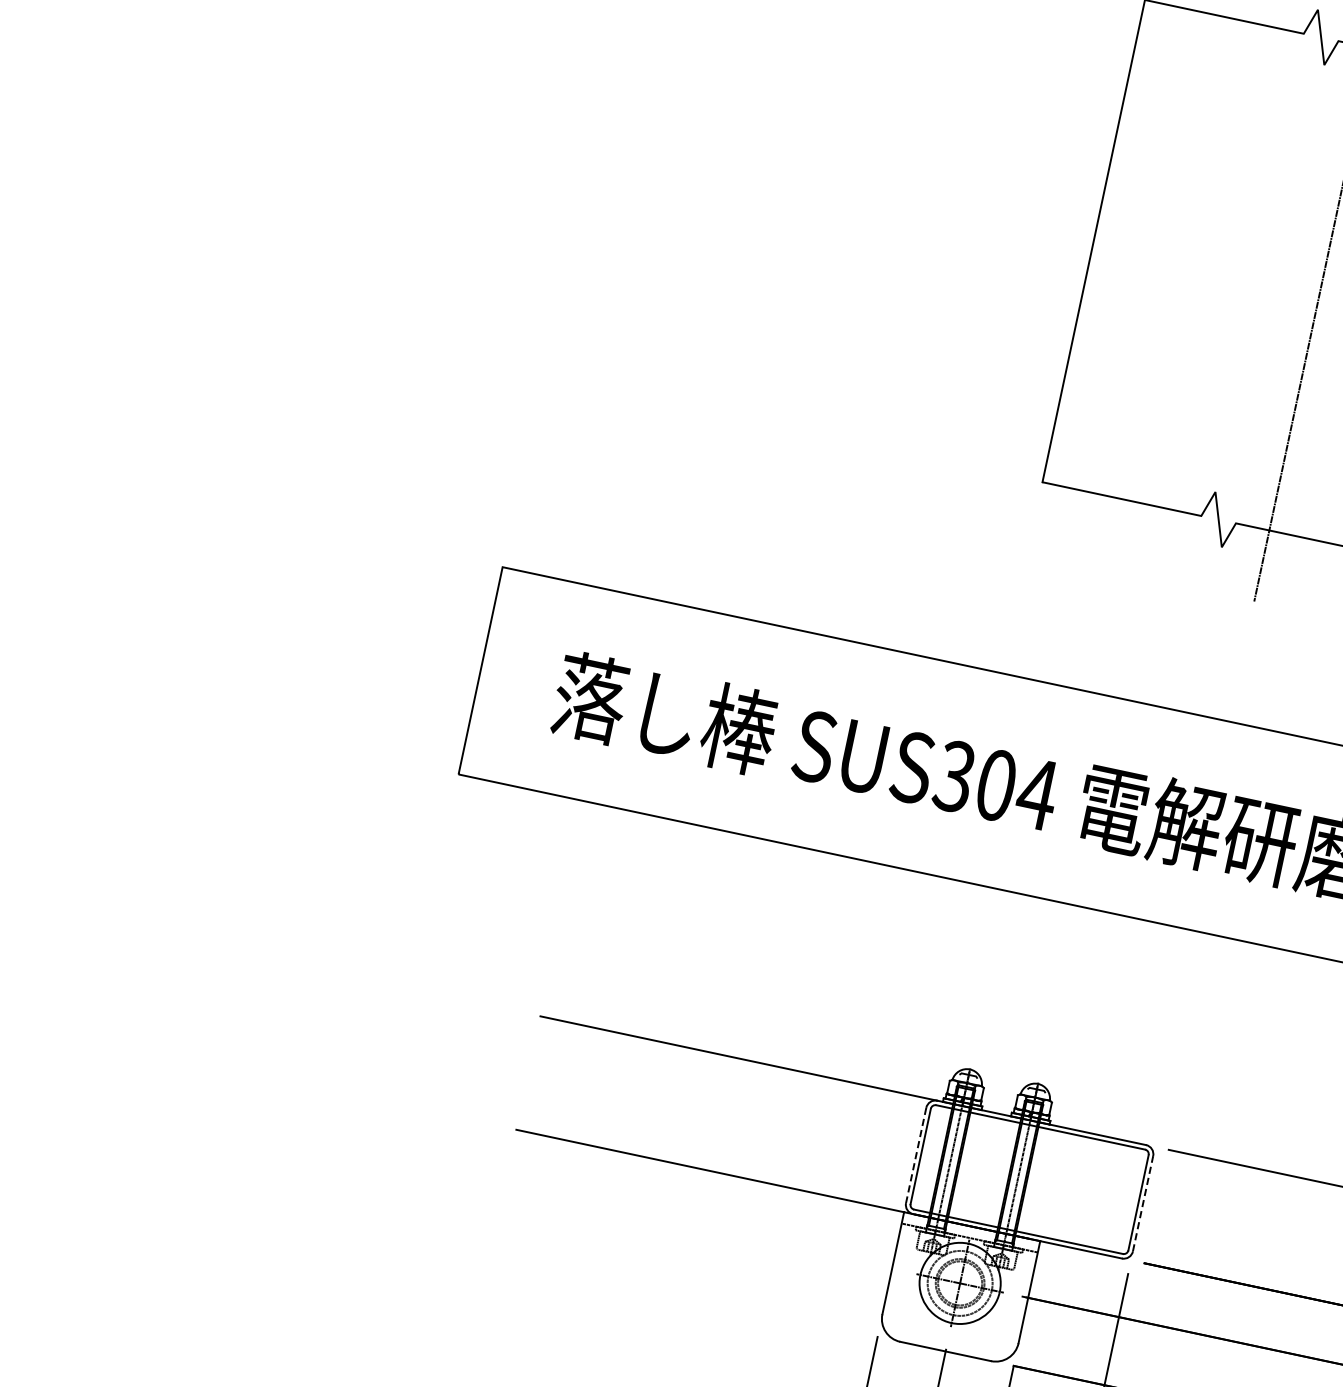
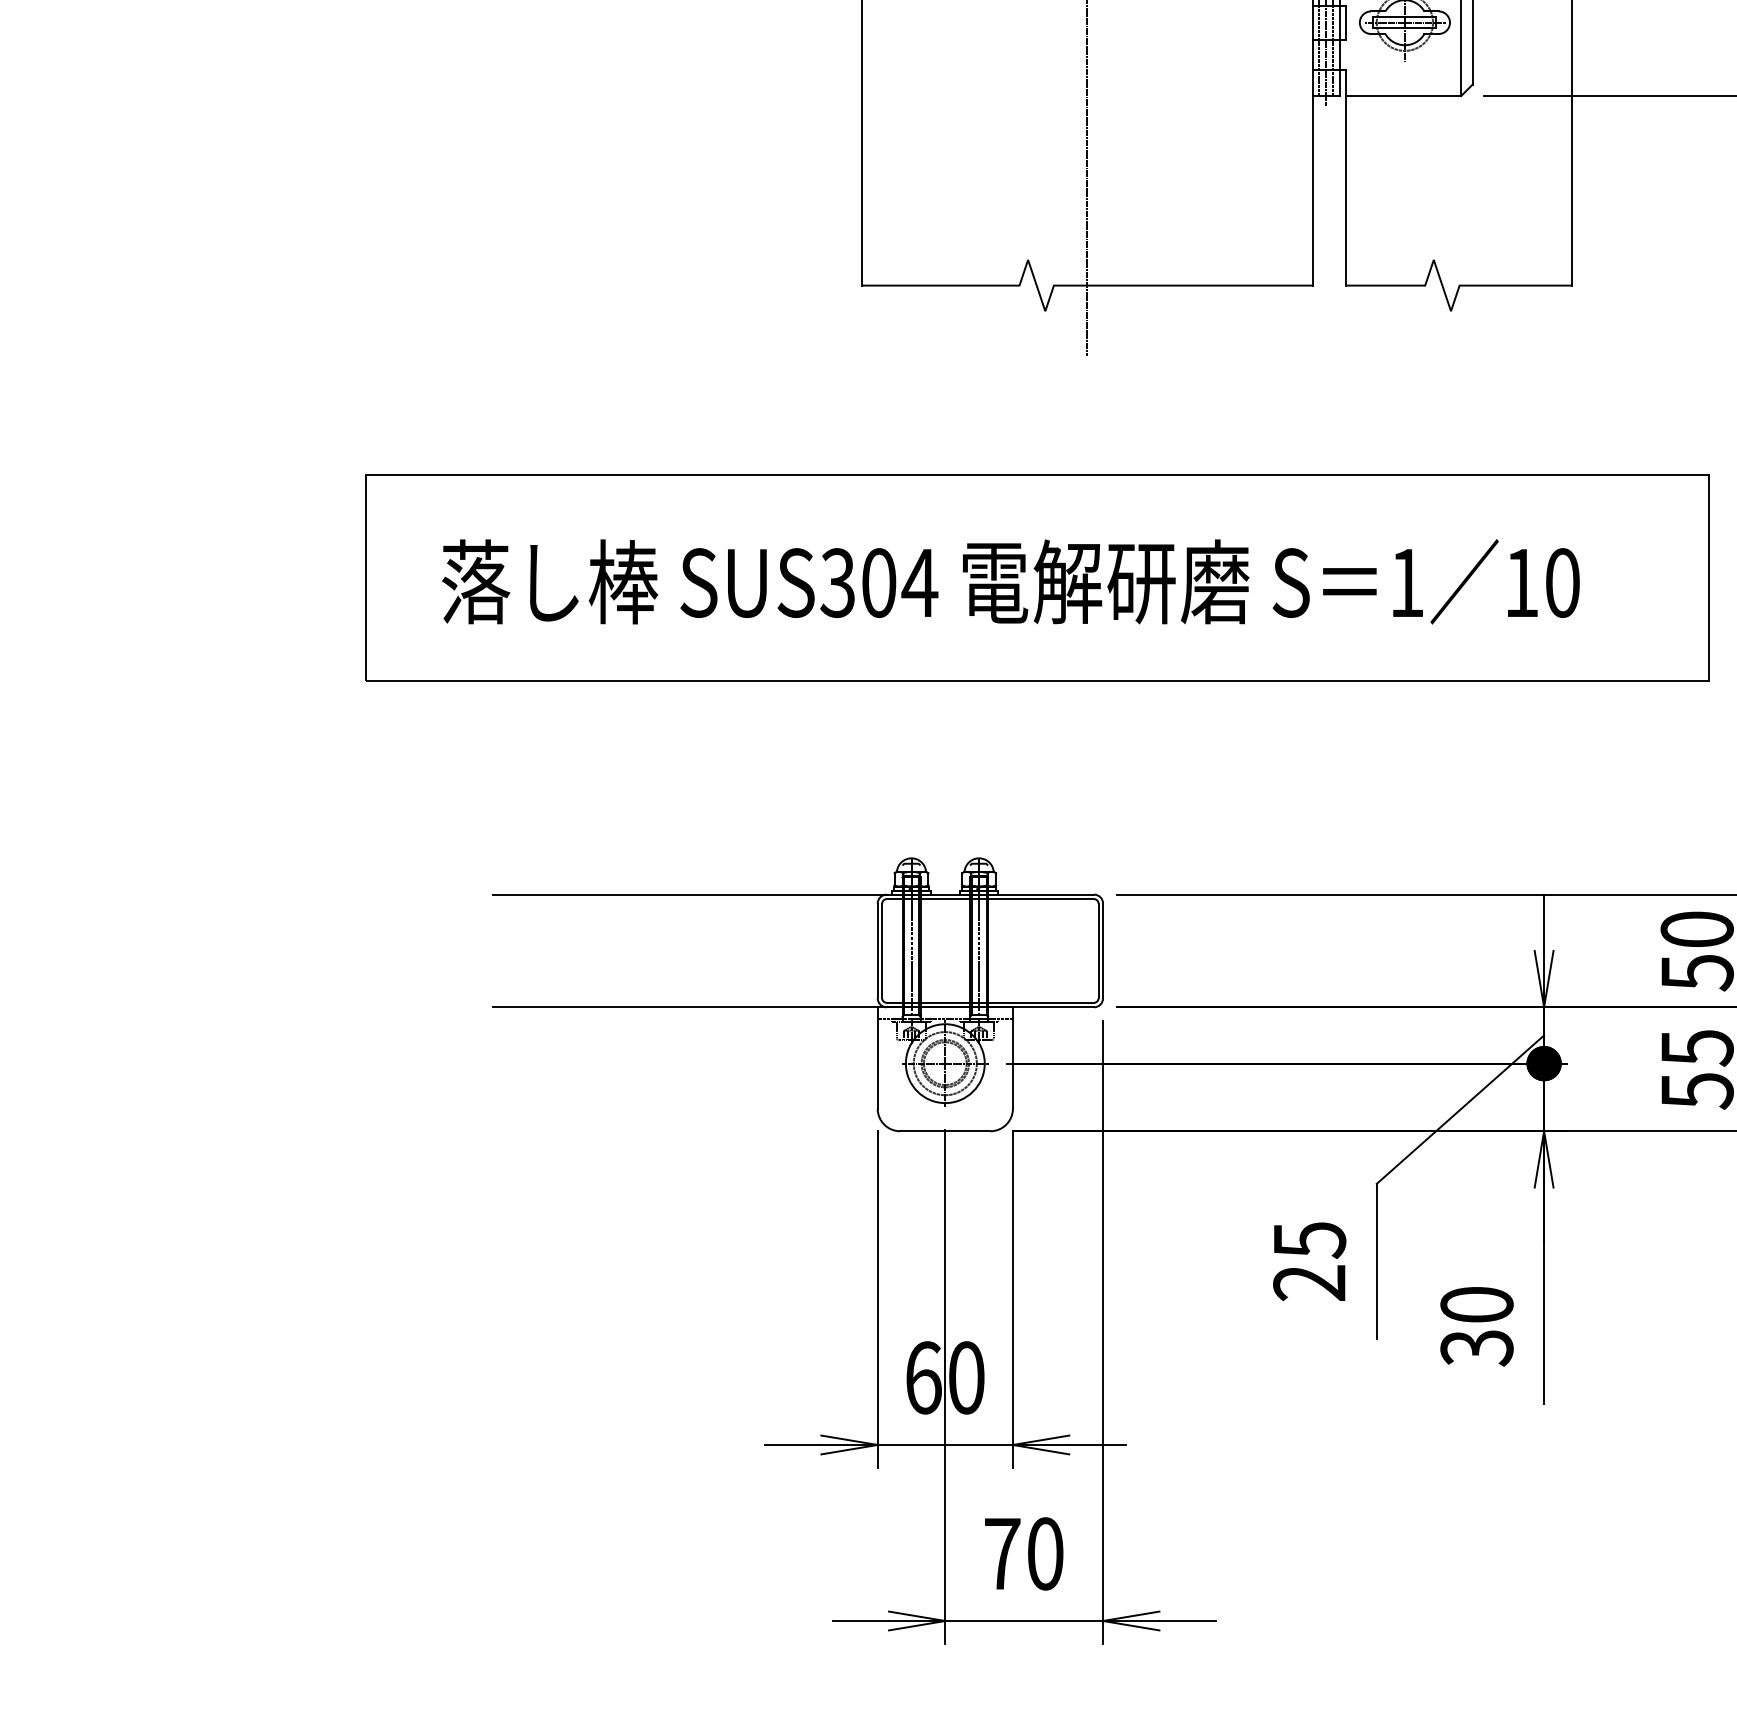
line: (915, 1155) -> (877, 951), dashed -> solid
line: (1143, 1203) -> (1103, 950), dashed -> solid

